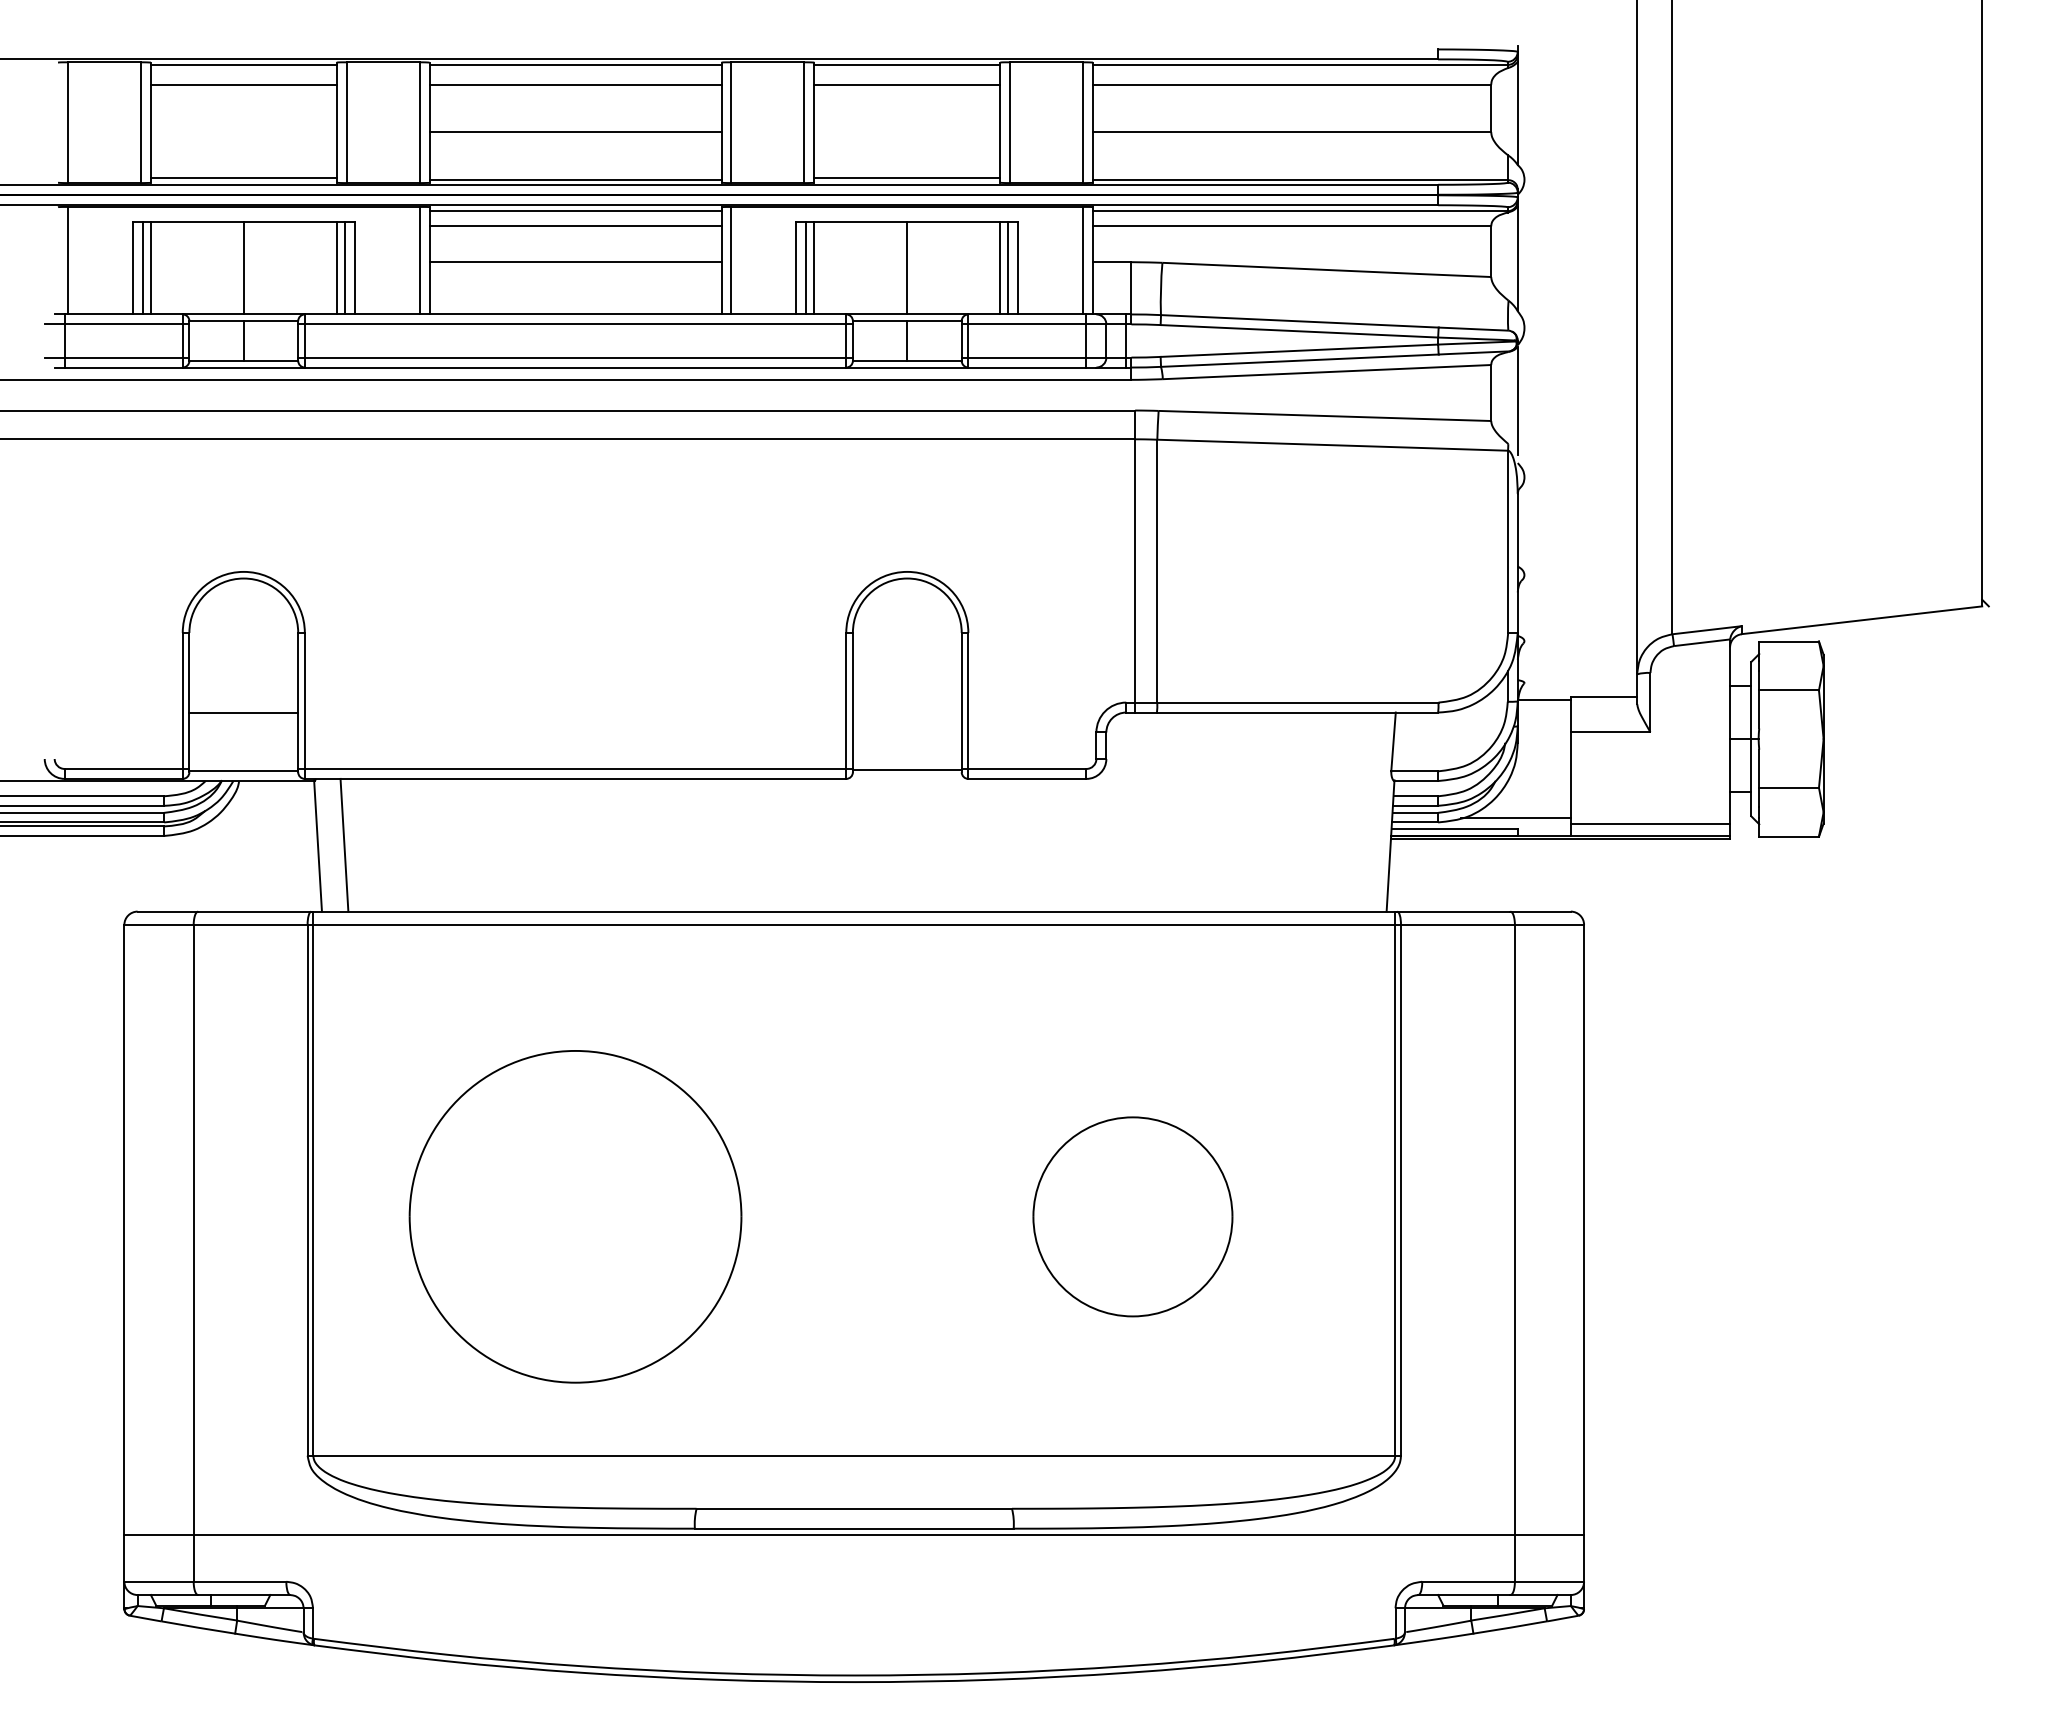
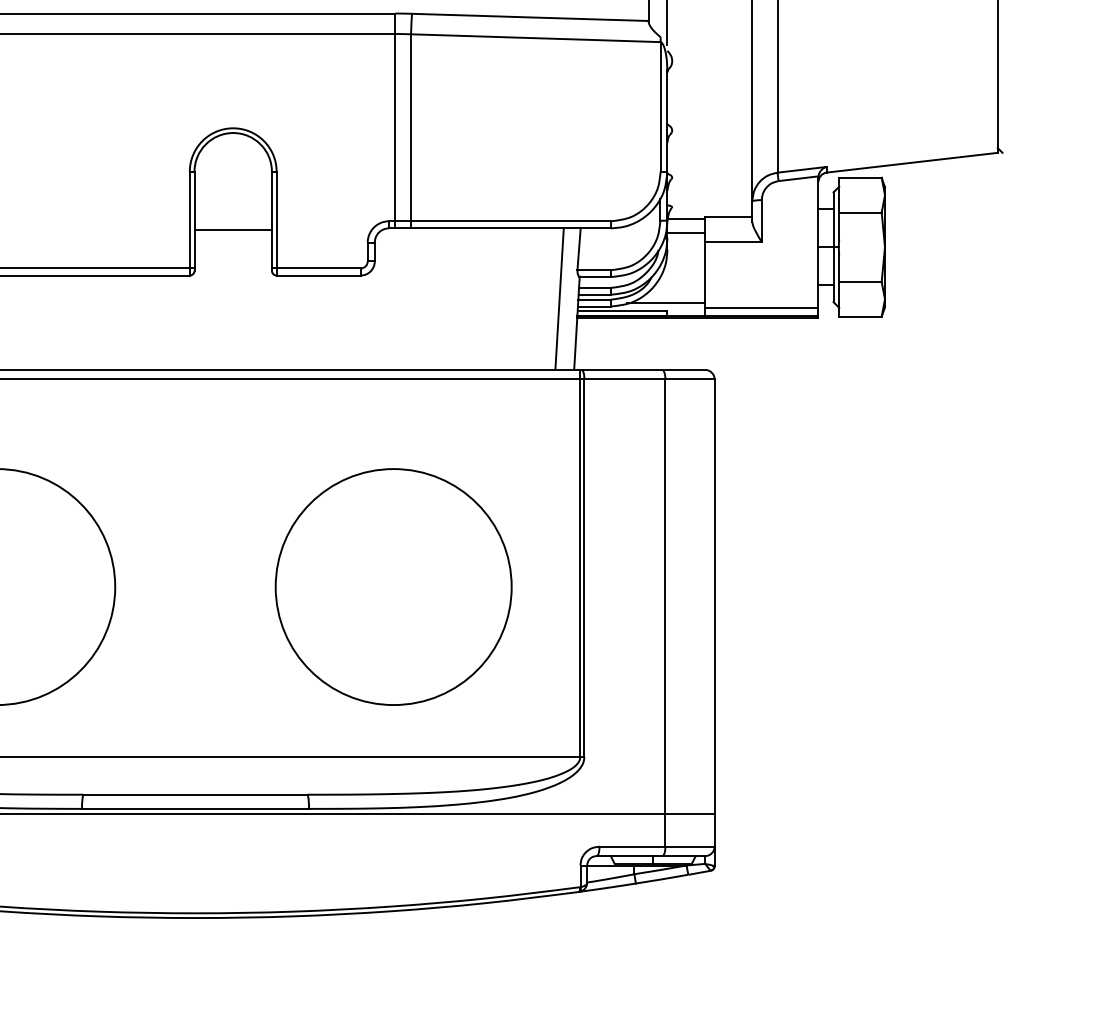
line: (1543, 719) -> (685, 233), added
line: (906, 769) -> (232, 229), moved
line: (1366, 811) -> (559, 298), added
part: (1132, 1216) -> (393, 586), size x1.67

